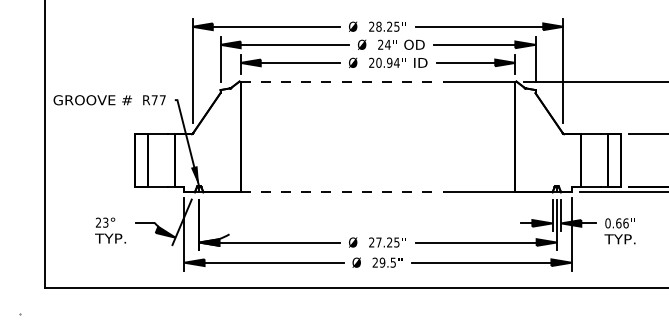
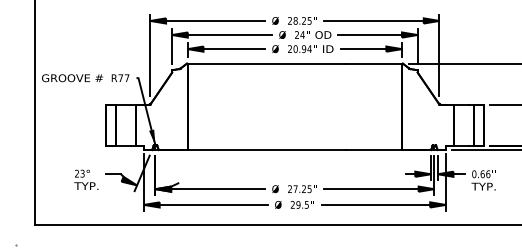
line: (342, 81) -> (267, 63), dashed -> solid
line: (342, 192) -> (267, 150), dashed -> solid

